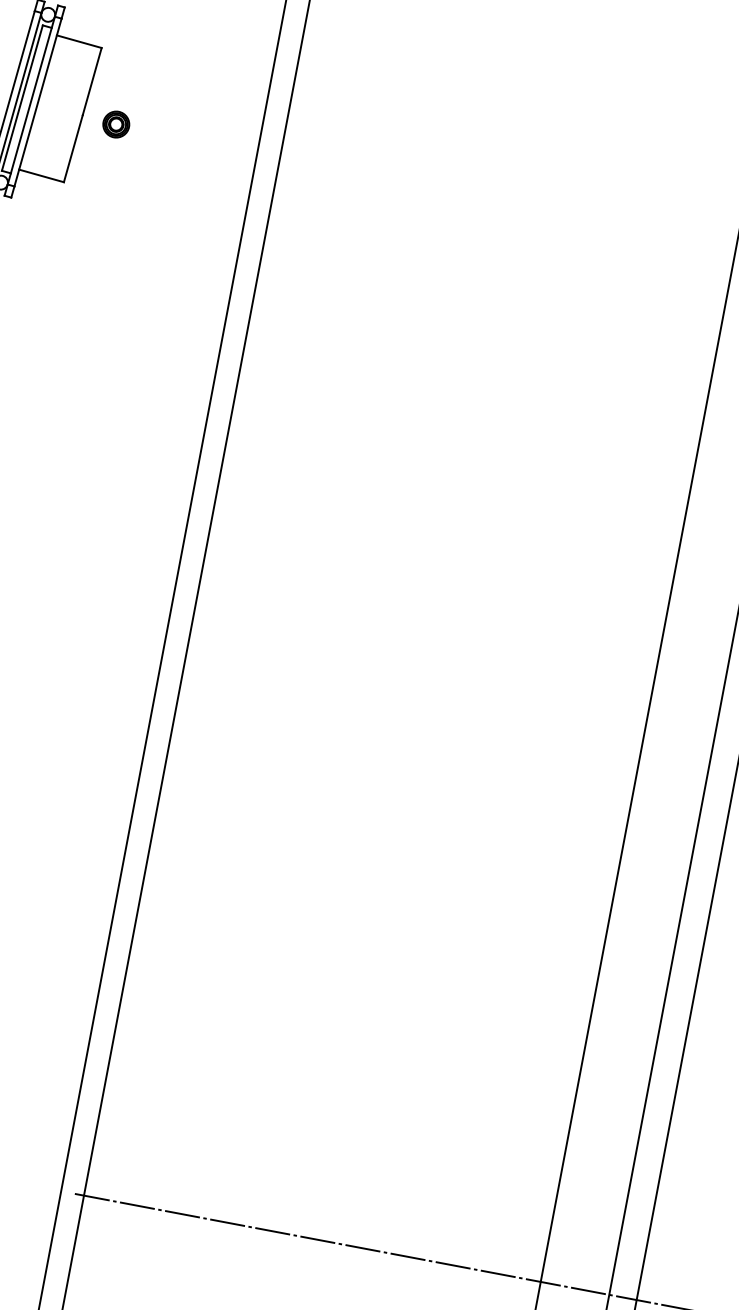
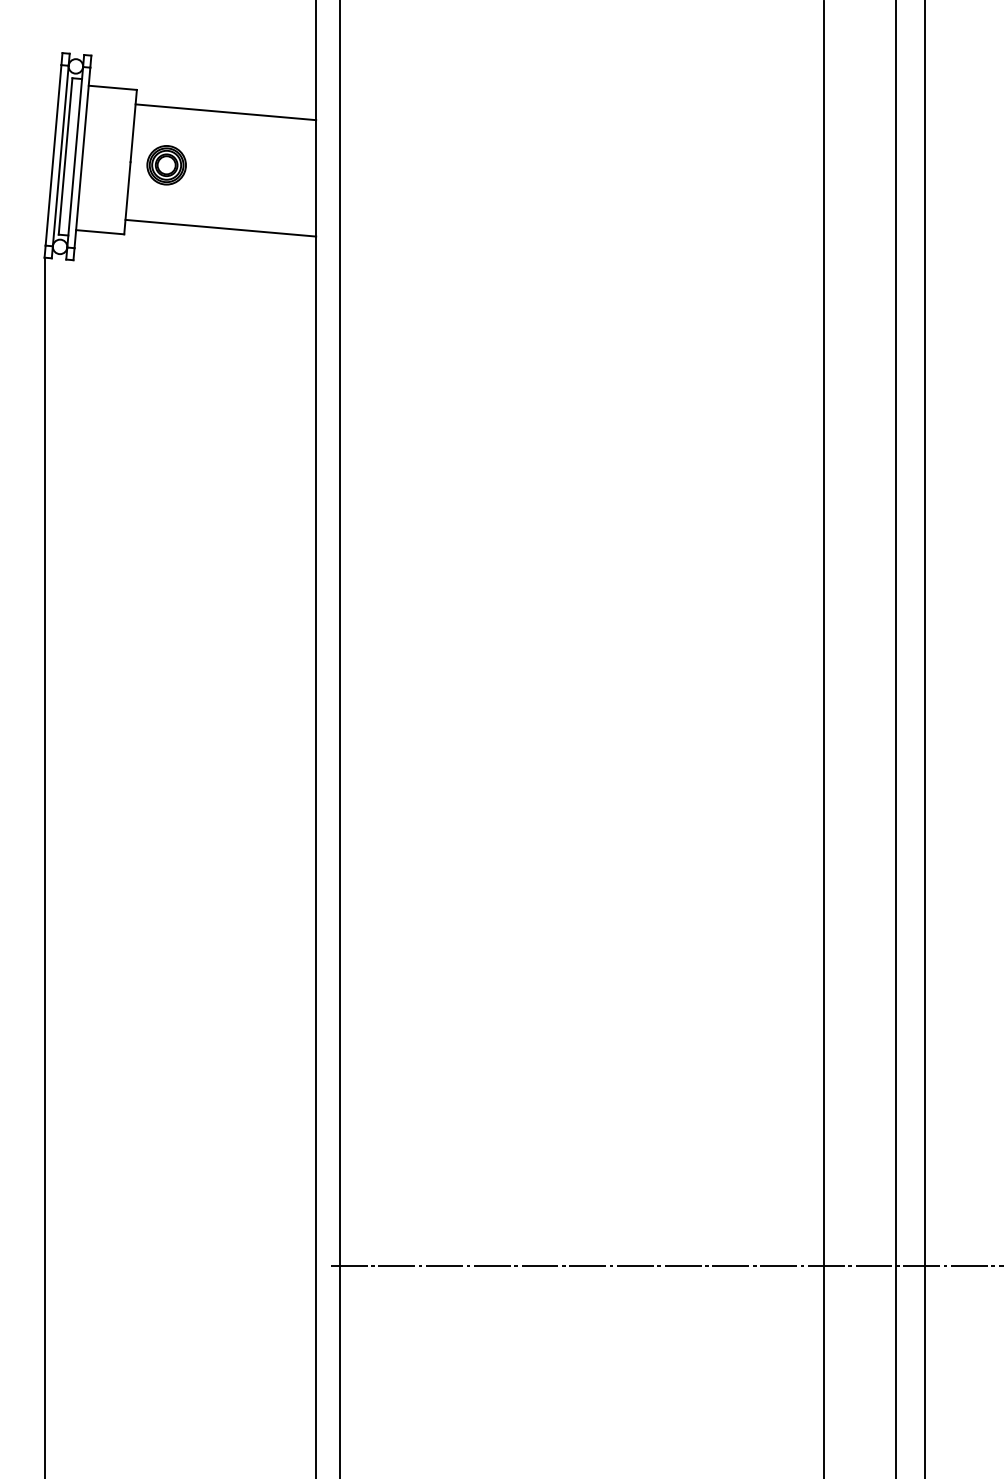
line: (181, 85) -> (225, 112), added
part: (116, 124) -> (166, 165), size x1.43
line: (156, 192) -> (220, 227), added

